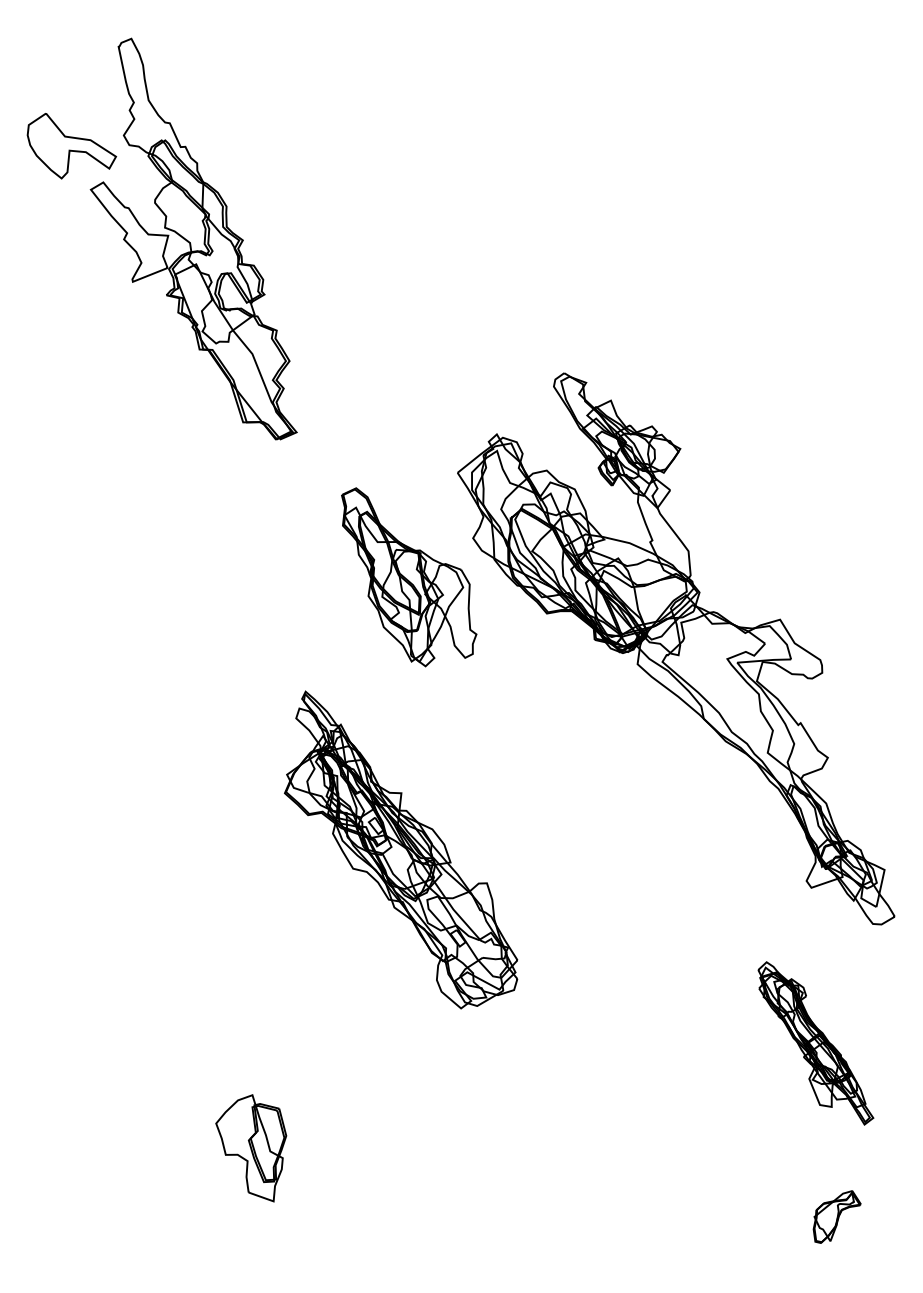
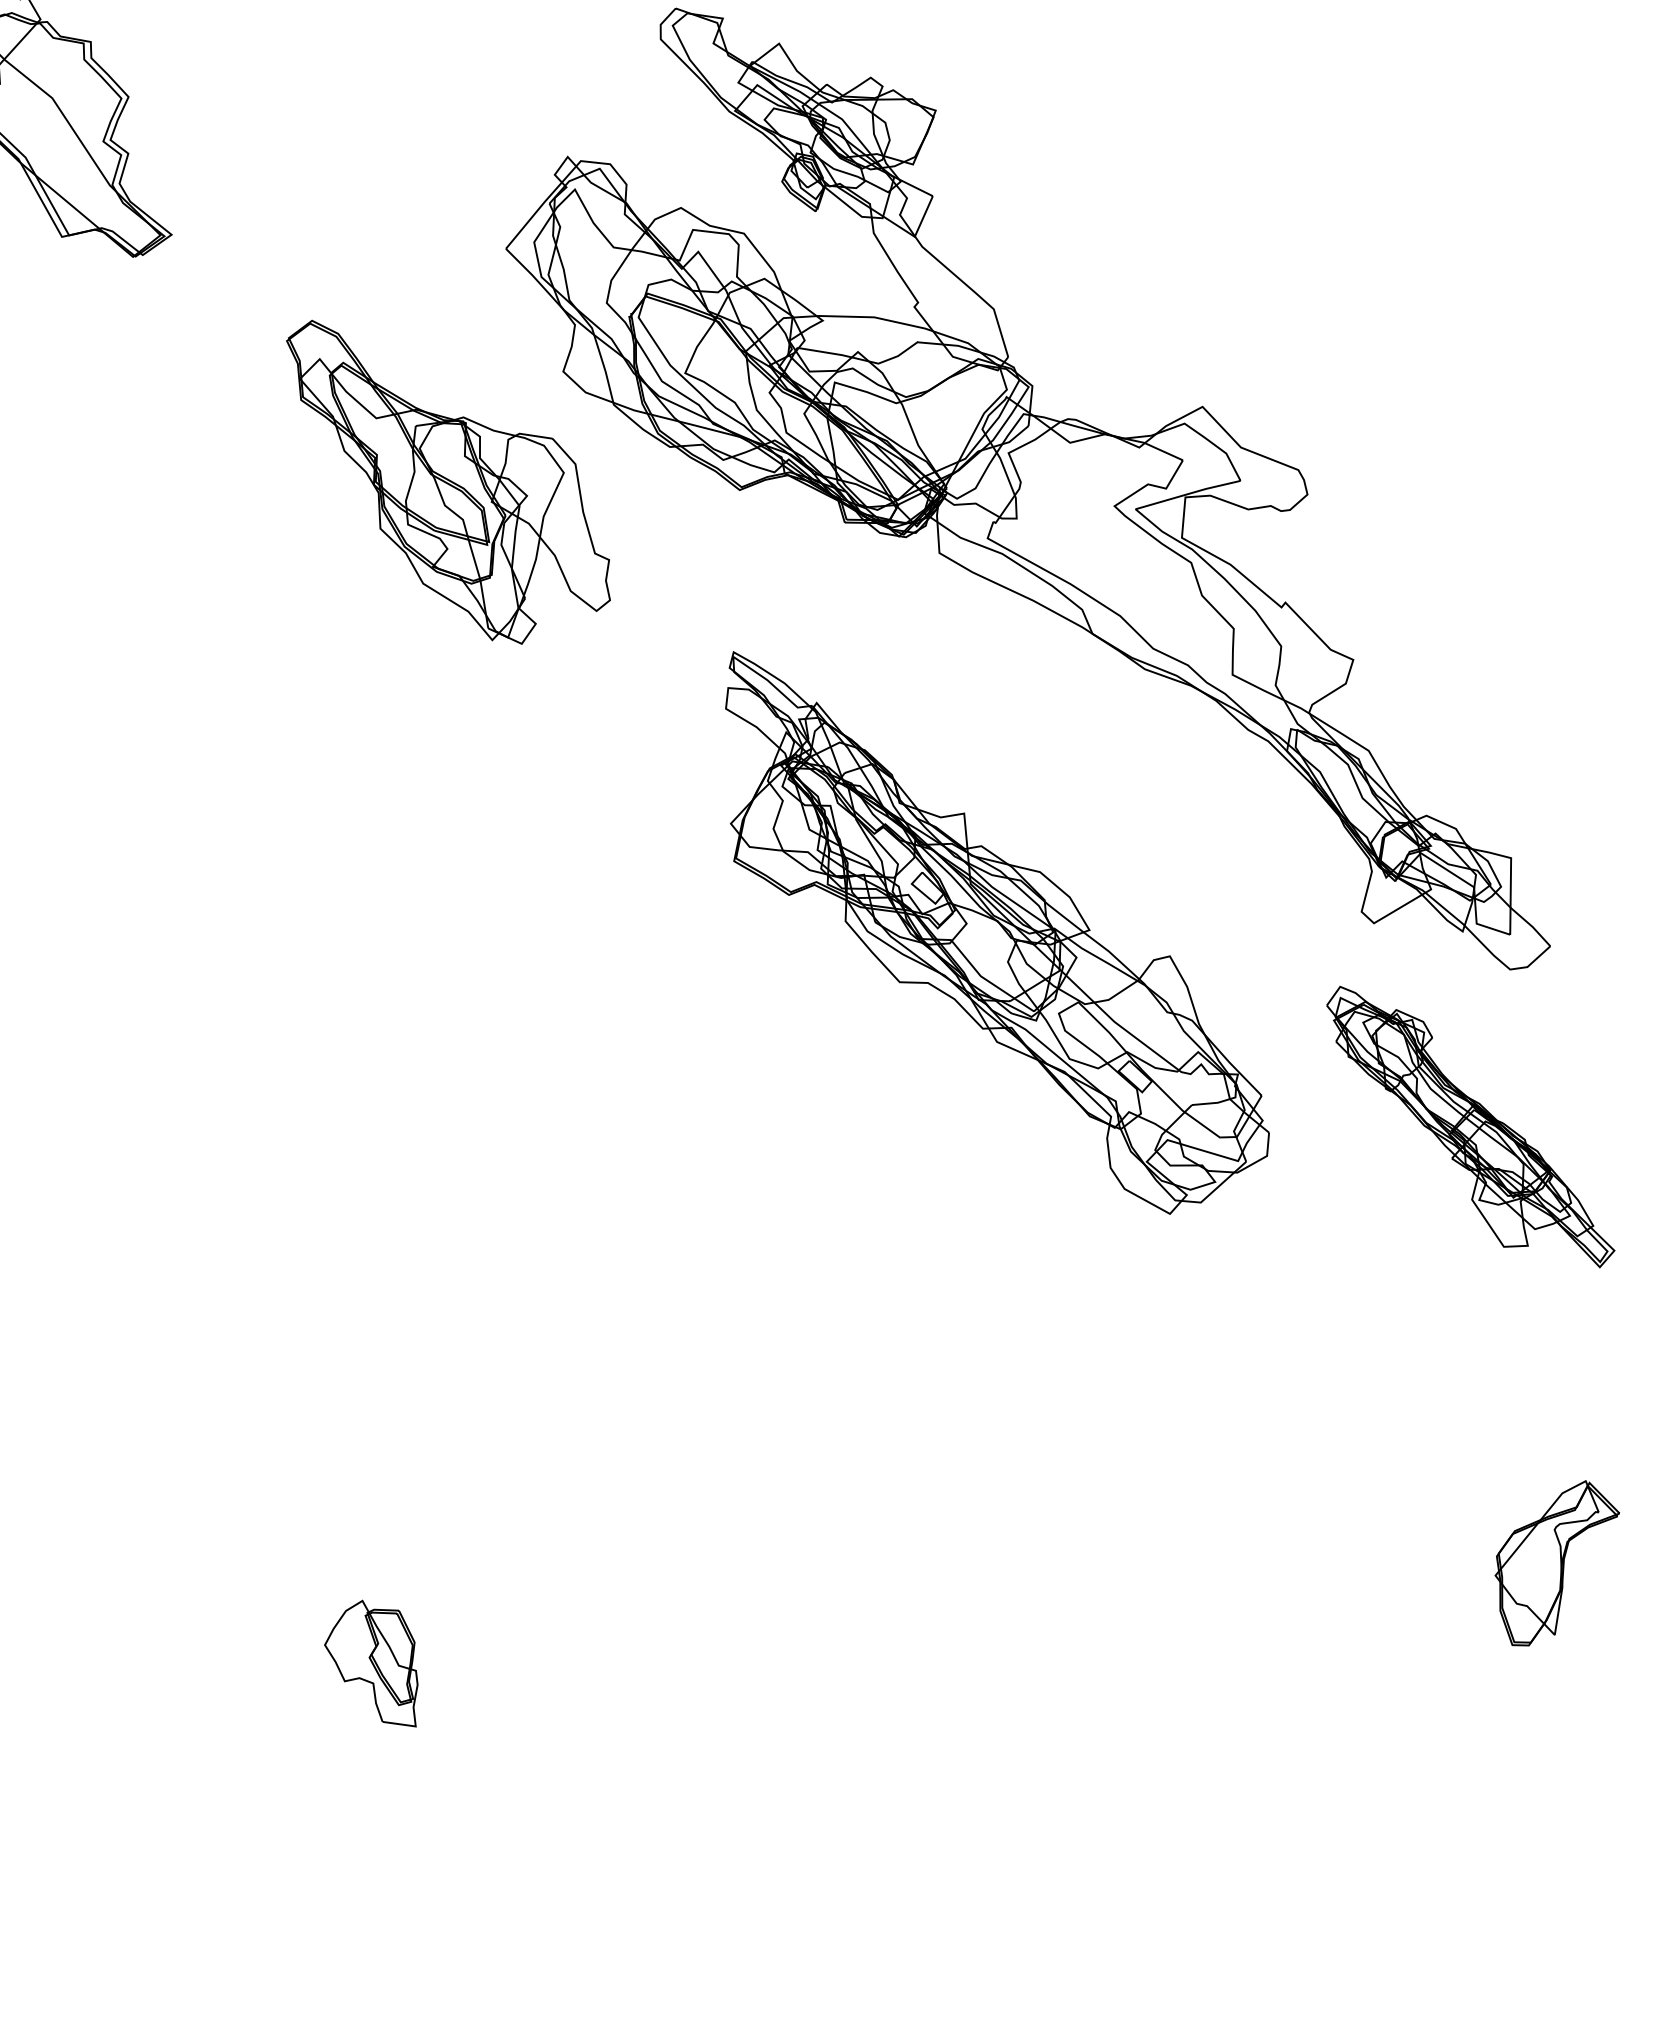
part: (401, 849) -> (987, 924), moved
part: (815, 1043) -> (1469, 1127), moved
part: (250, 1148) -> (373, 1667), size x0.62
part: (836, 1216) -> (1557, 1561), size x1.43

